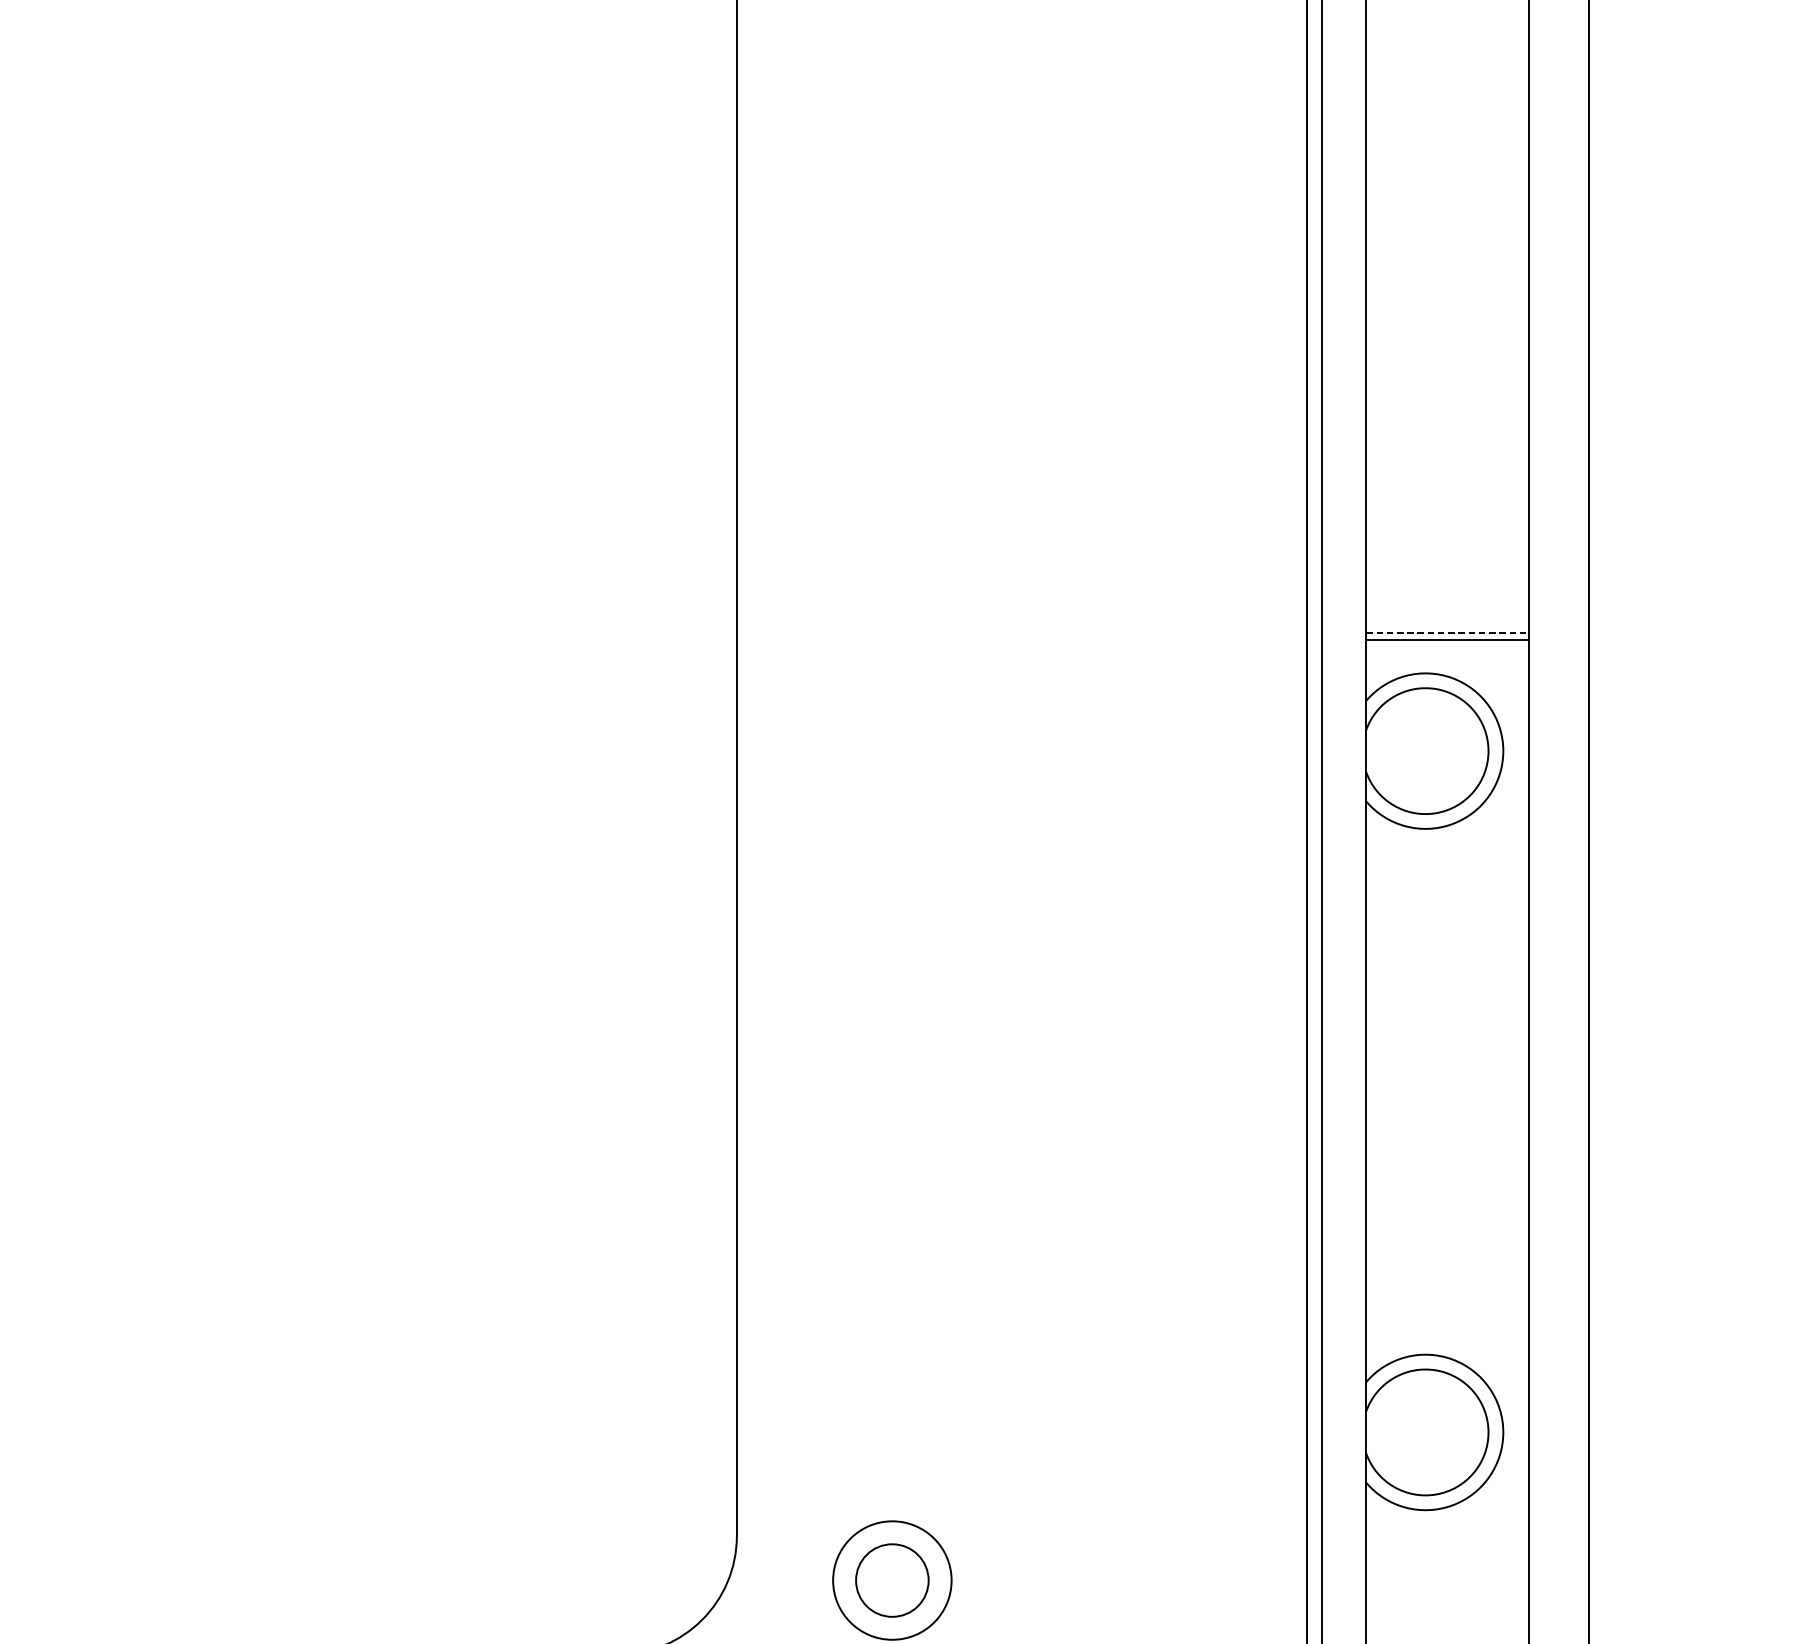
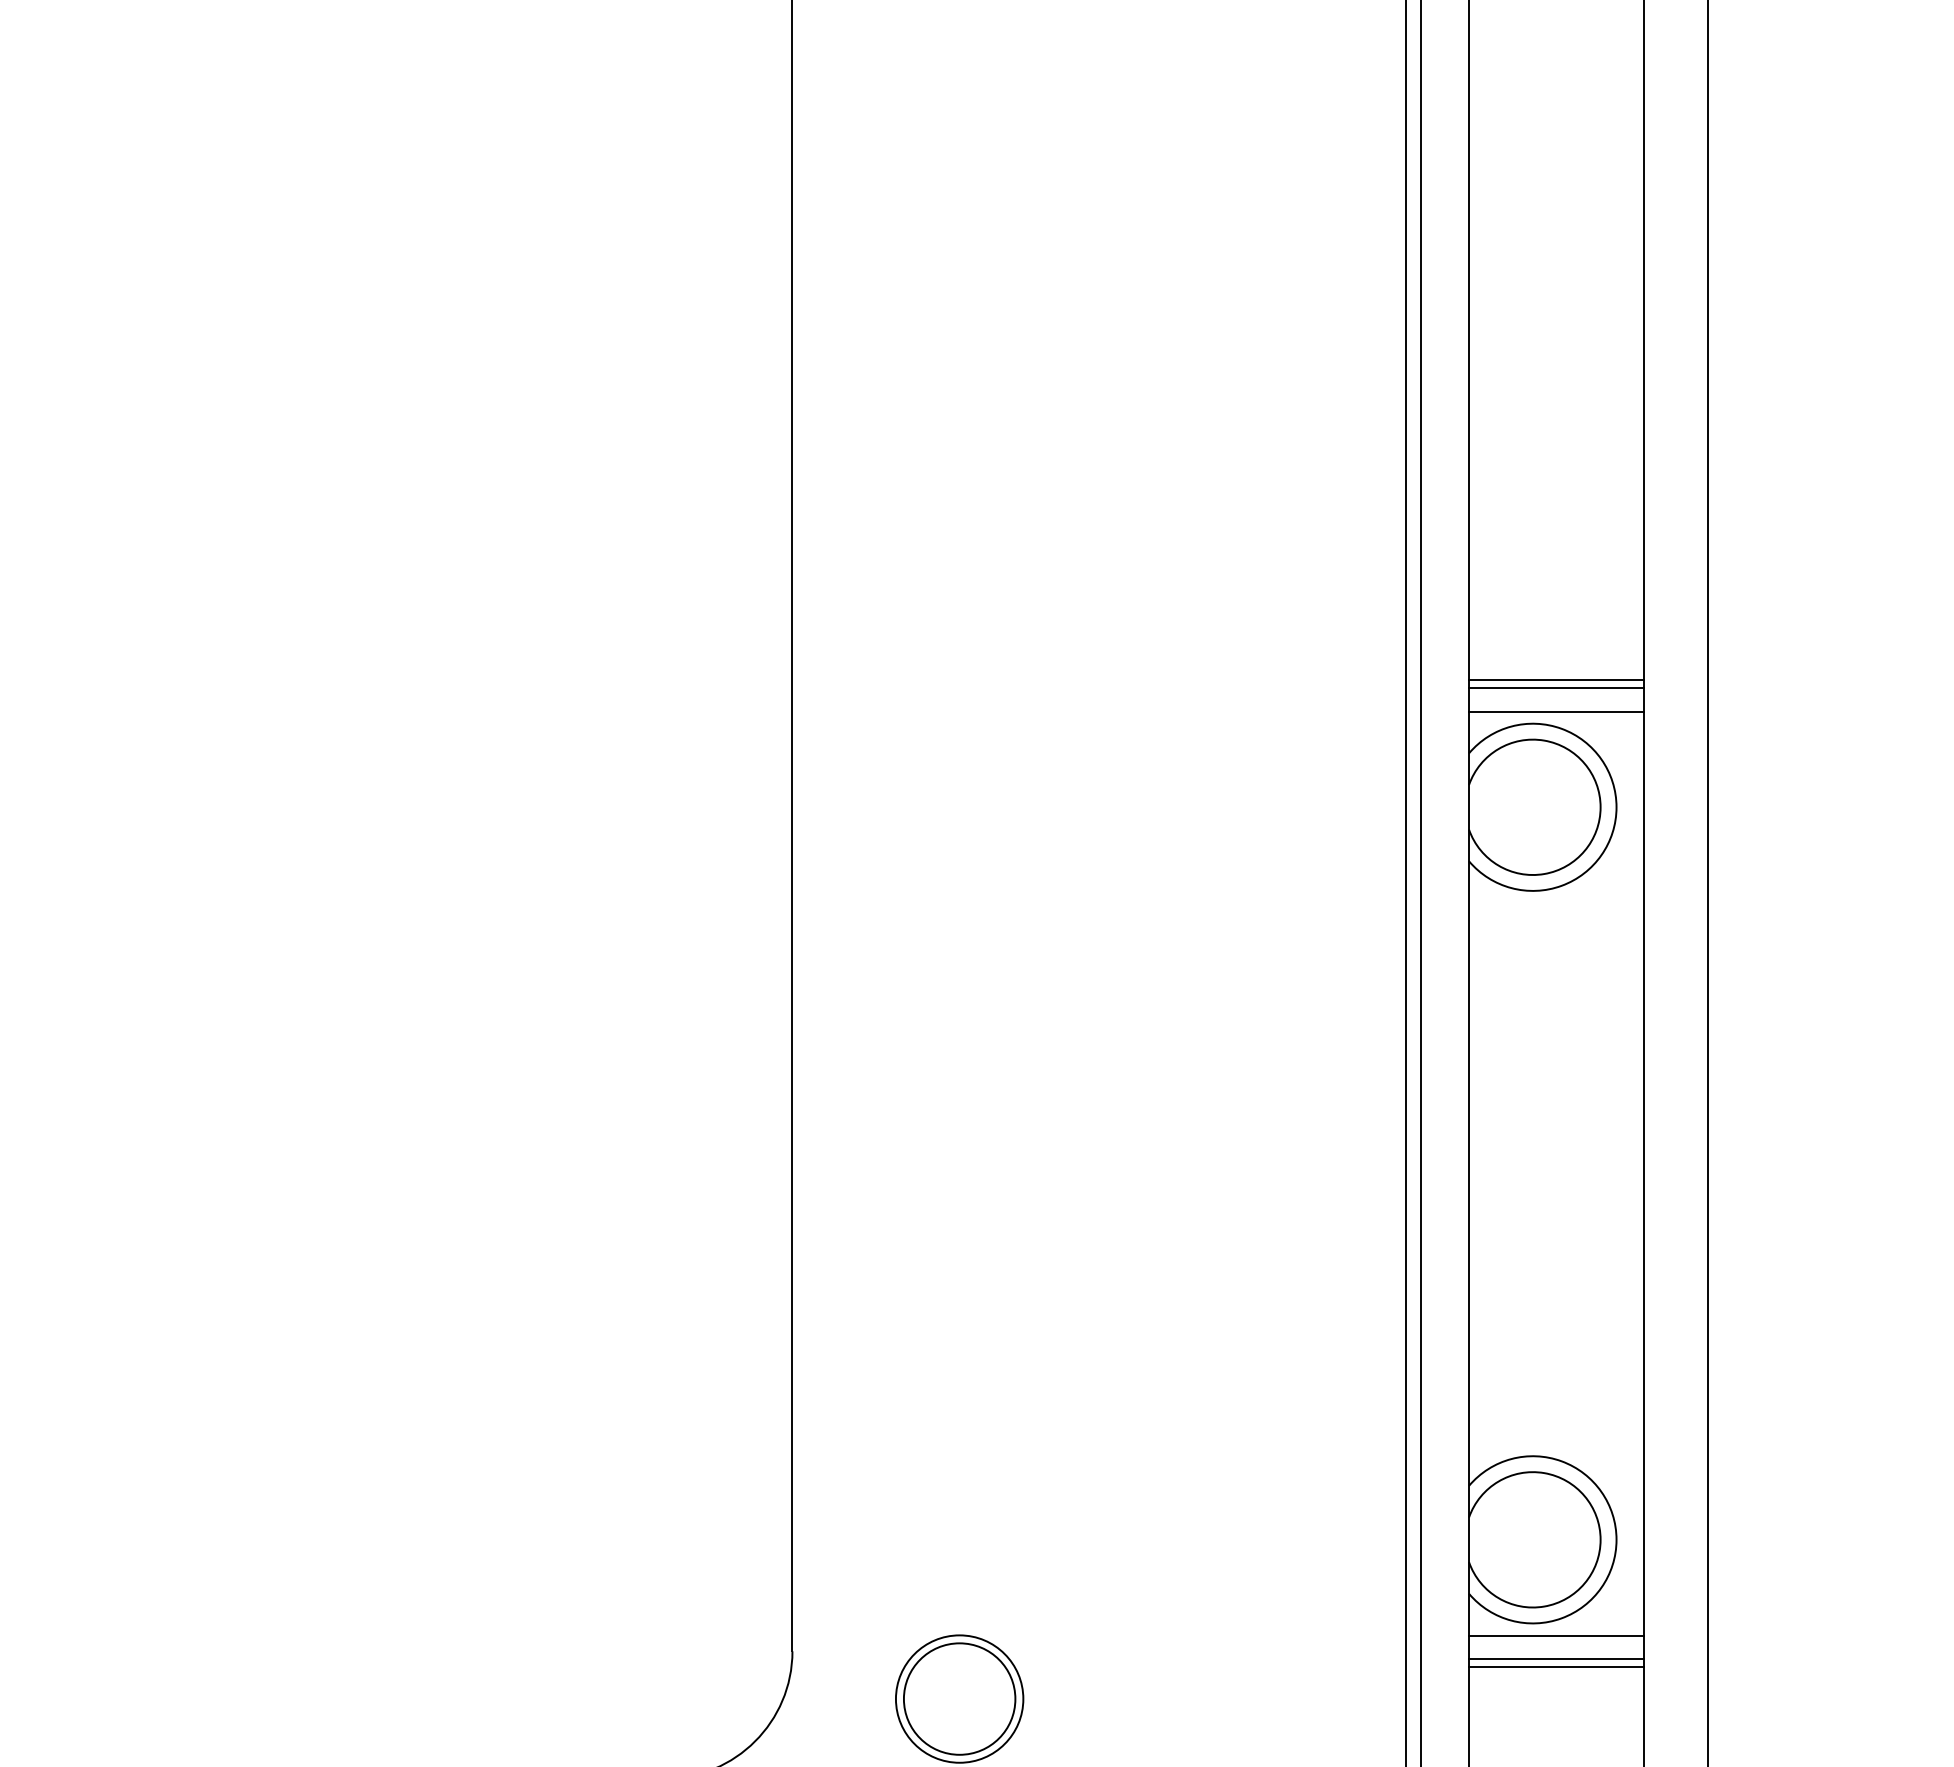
line: (1447, 632) -> (1556, 679), dashed -> solid
line: (1447, 662) -> (1556, 711), added
line: (1447, 1521) -> (1556, 1635), added
line: (1447, 1543) -> (1556, 1659), added
line: (1447, 1551) -> (1556, 1667), added
circle: (892, 1580) -> (959, 1698), size x1.43

